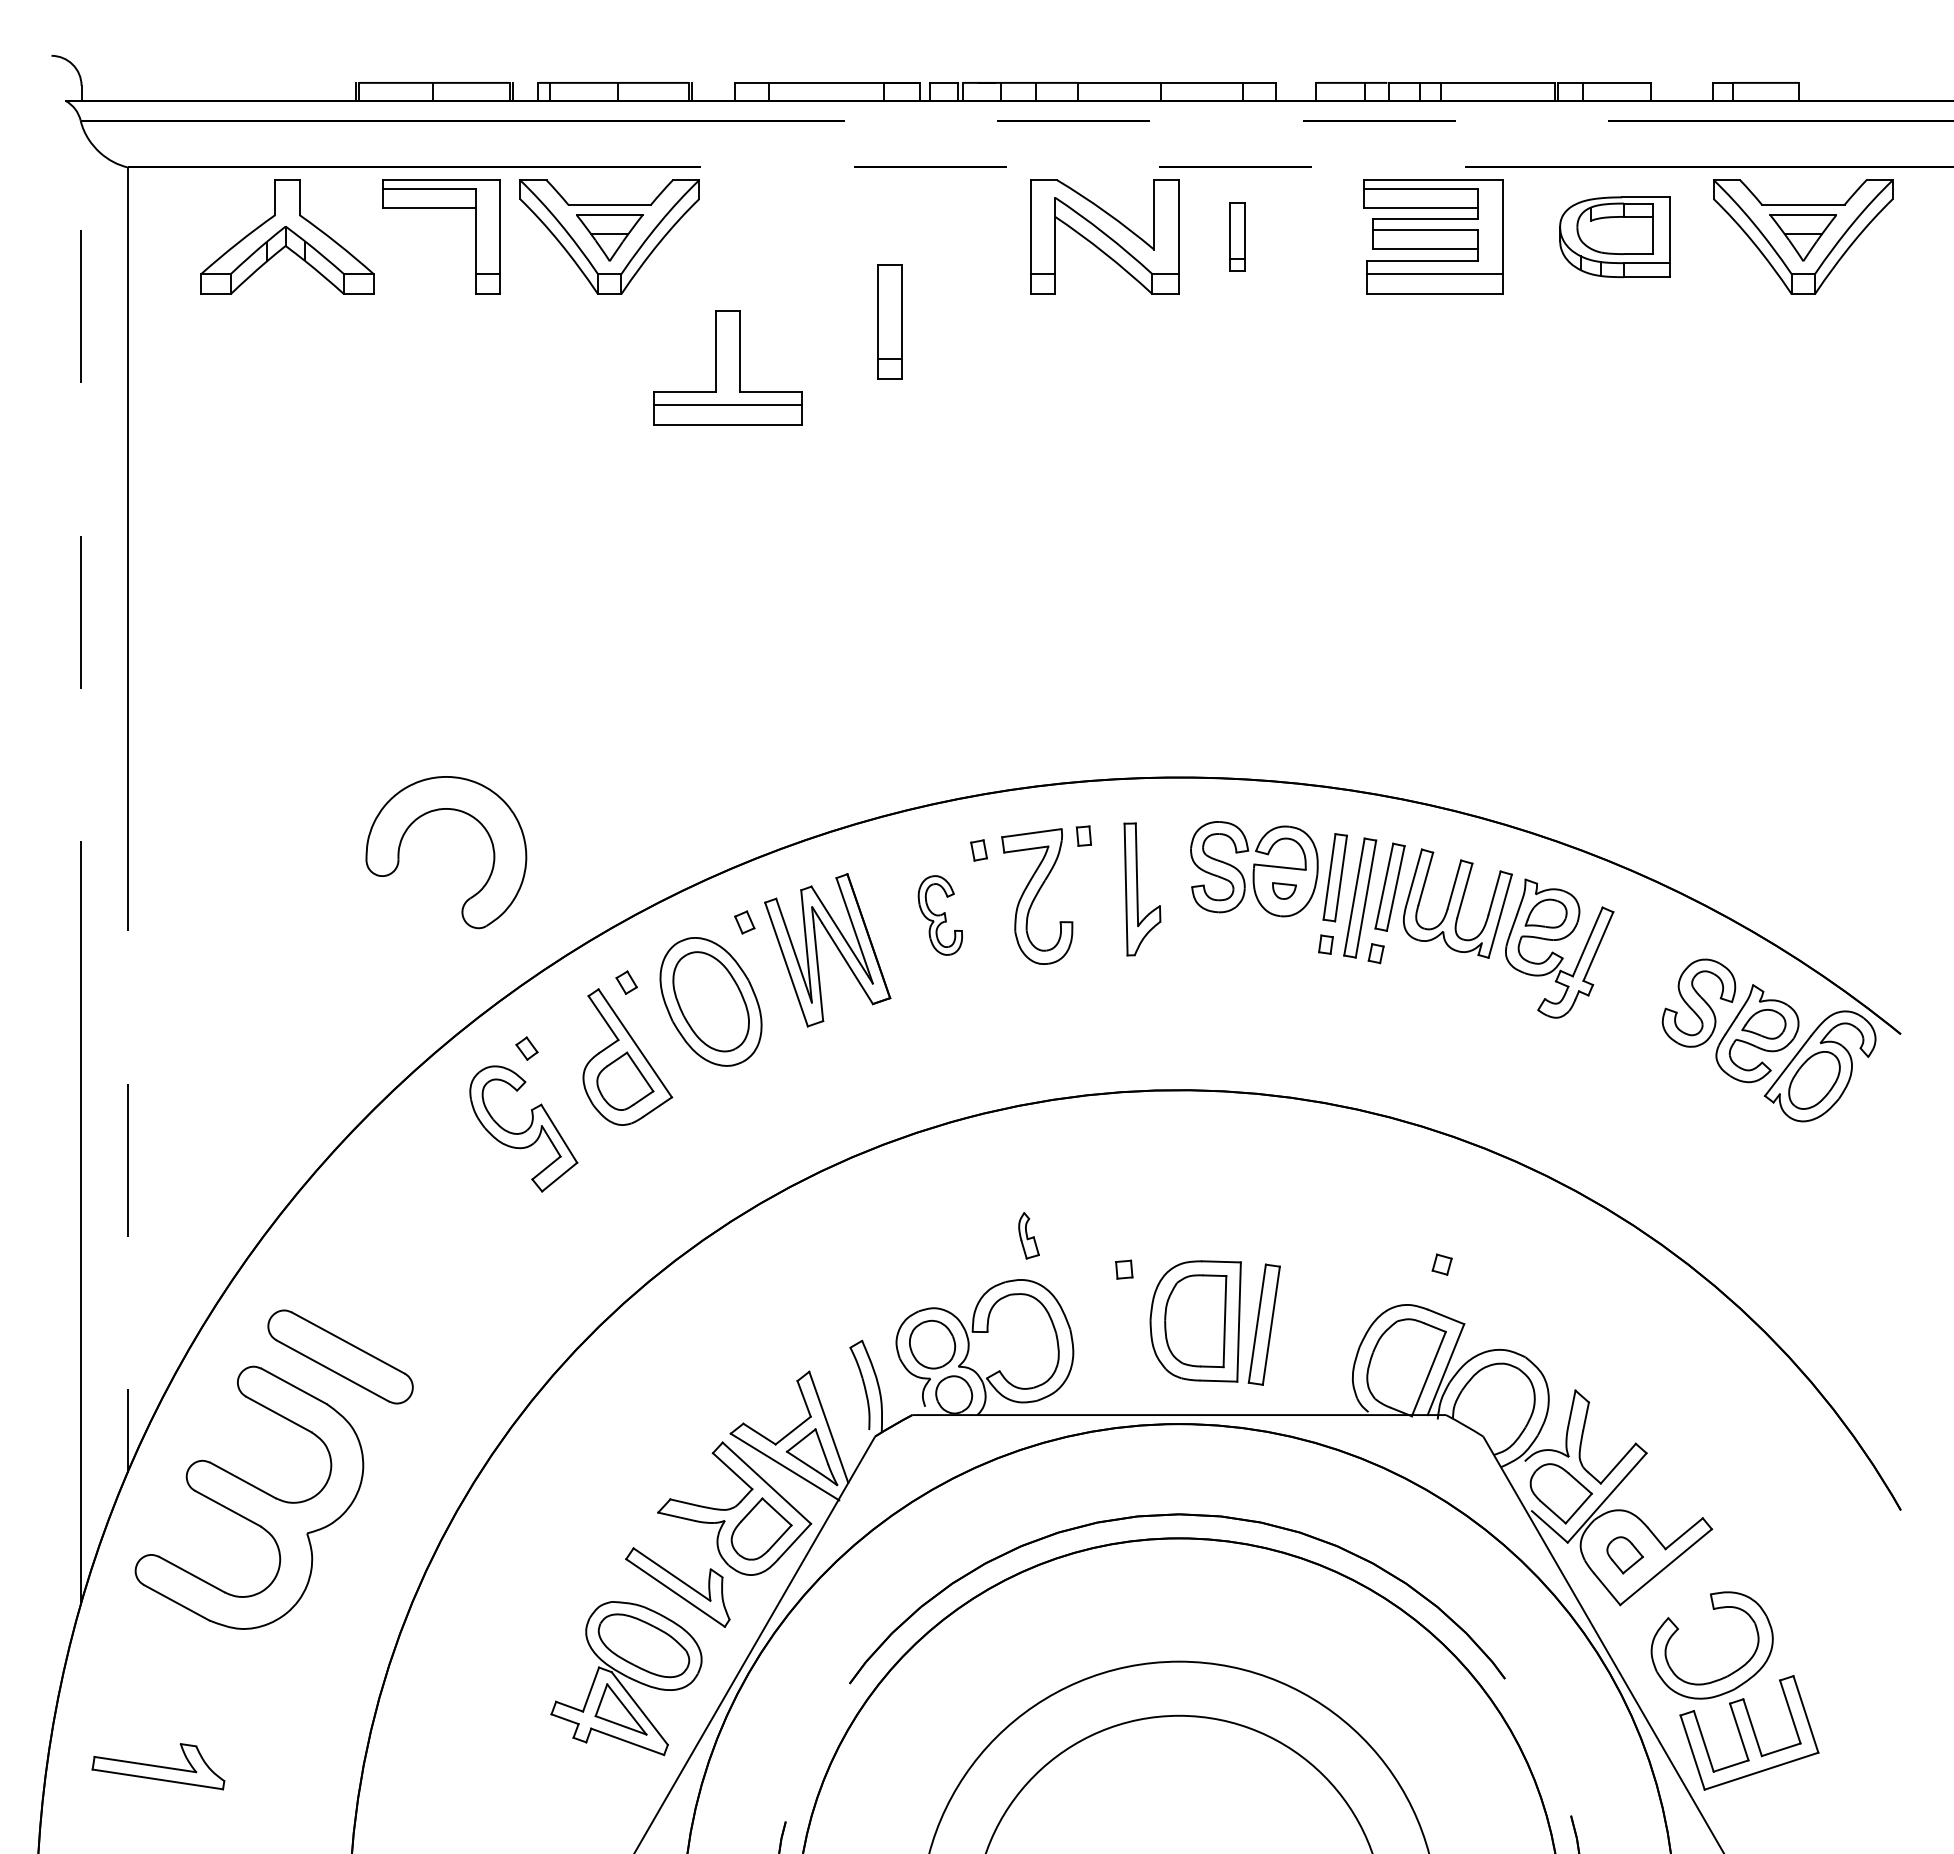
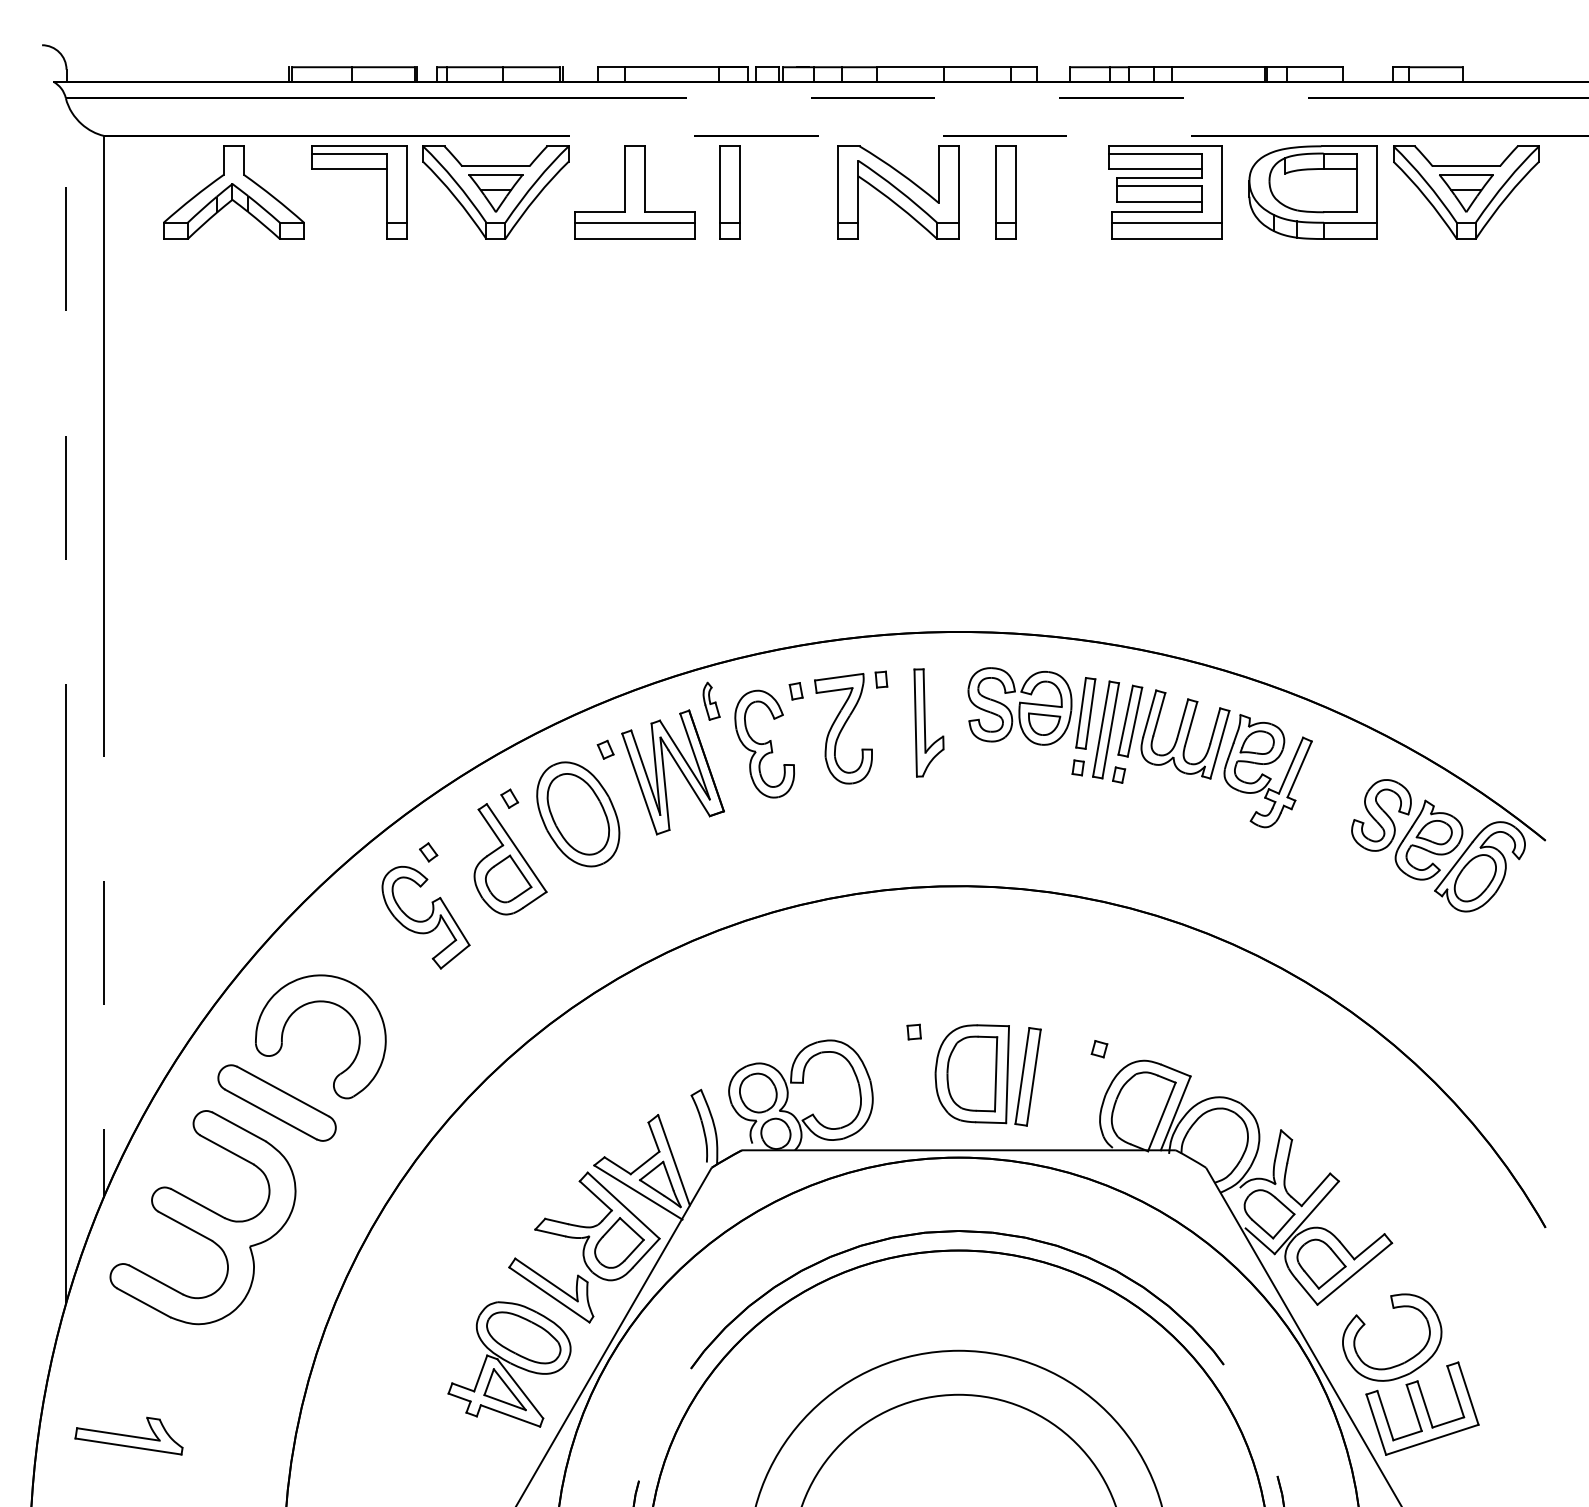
part: (1237, 236) -> (1006, 192), size x1.67
part: (1614, 237) -> (1312, 192), size x1.43
part: (889, 321) -> (729, 192), moved
part: (727, 367) -> (634, 192), moved
part: (441, 810) -> (316, 1002), moved
part: (1284, 890) -> (1044, 723), size x1.67
part: (940, 915) -> (764, 744), size x1.67
part: (1028, 1235) -> (711, 701), moved
part: (1441, 1264) -> (1098, 1049), moved
part: (1624, 1555) -> (1320, 1264), size x1.67

